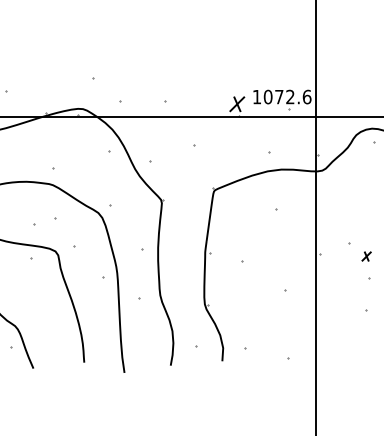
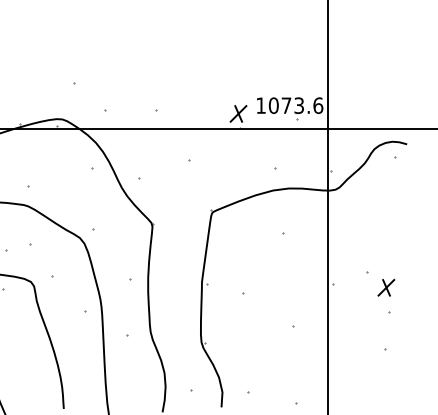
text: (290, 97) -> (299, 106), 1072.6 -> 1073.6
part: (366, 256) -> (386, 287), size x1.67

